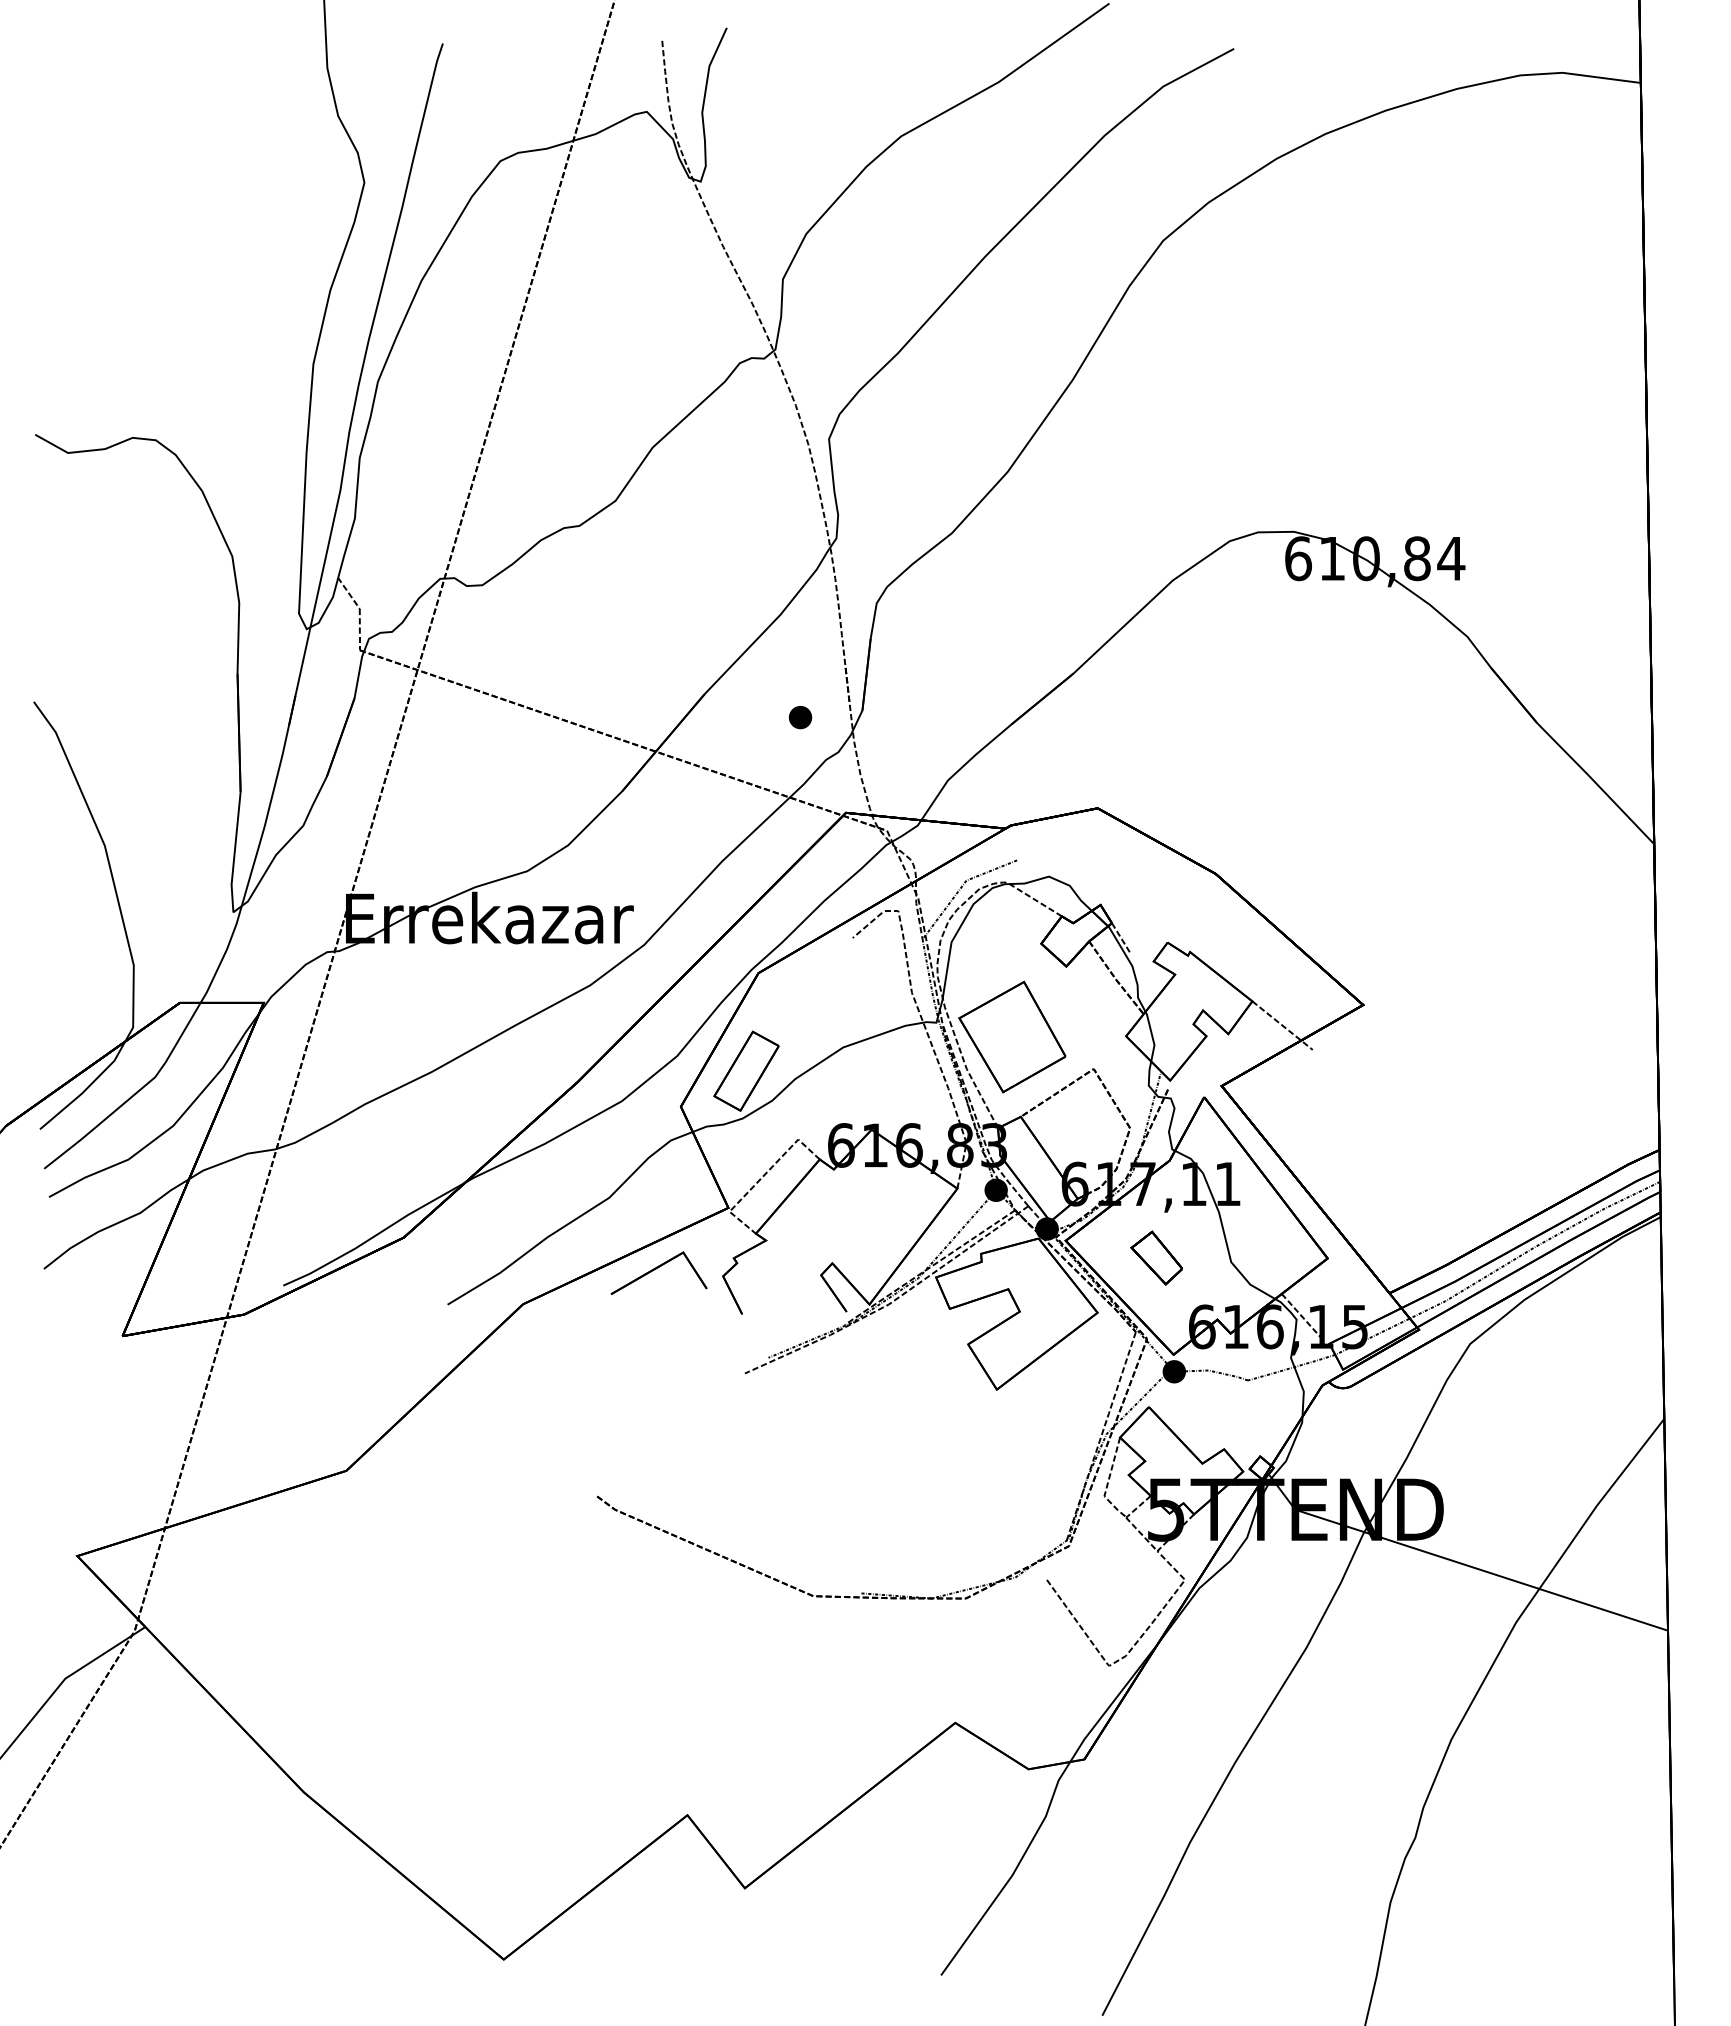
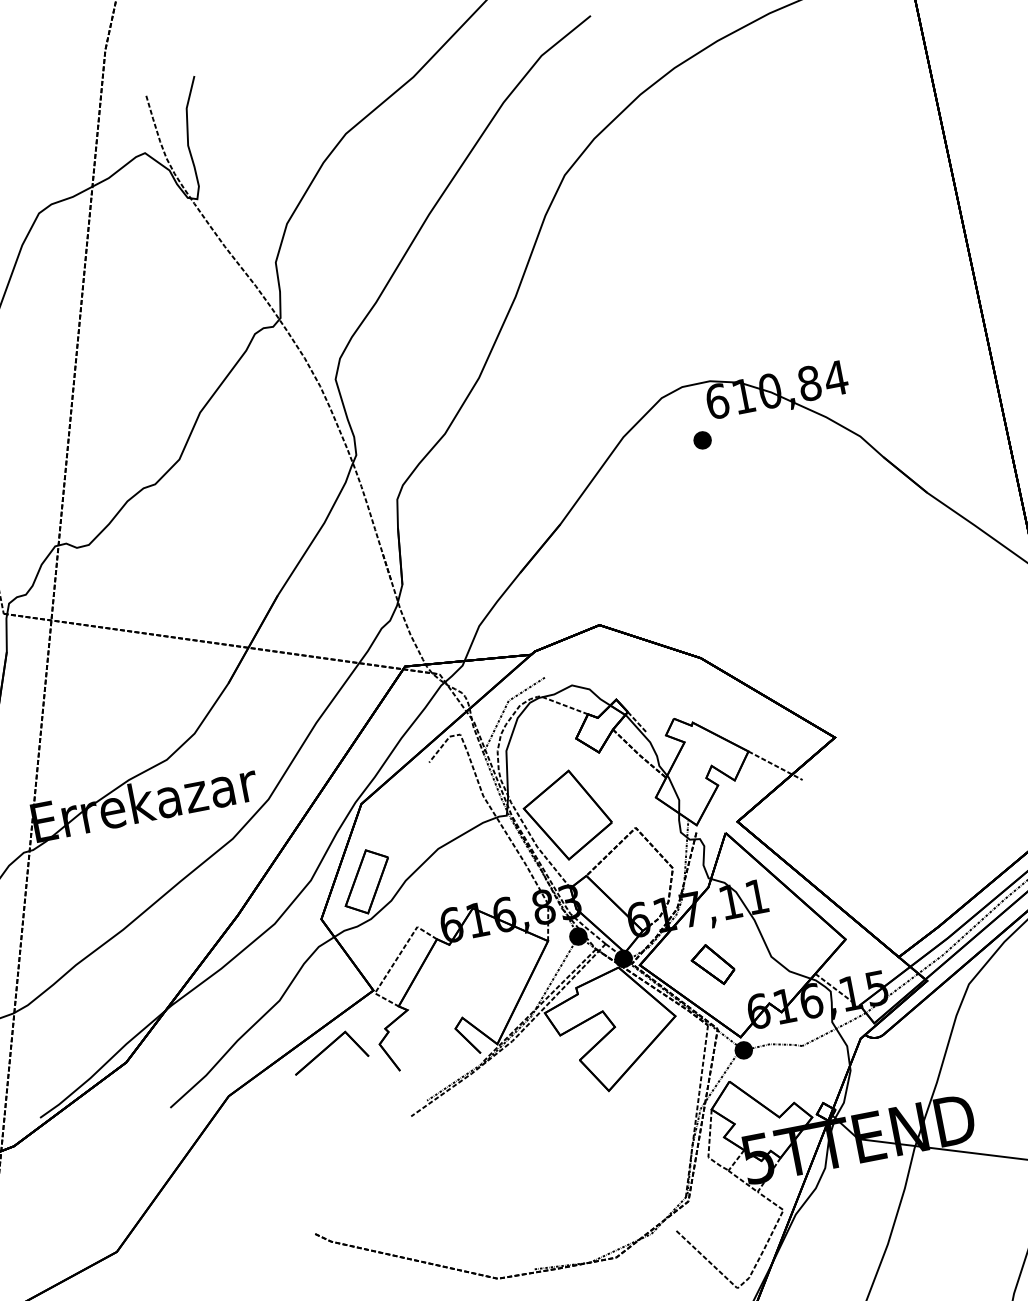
part: (800, 717) -> (702, 440), moved

